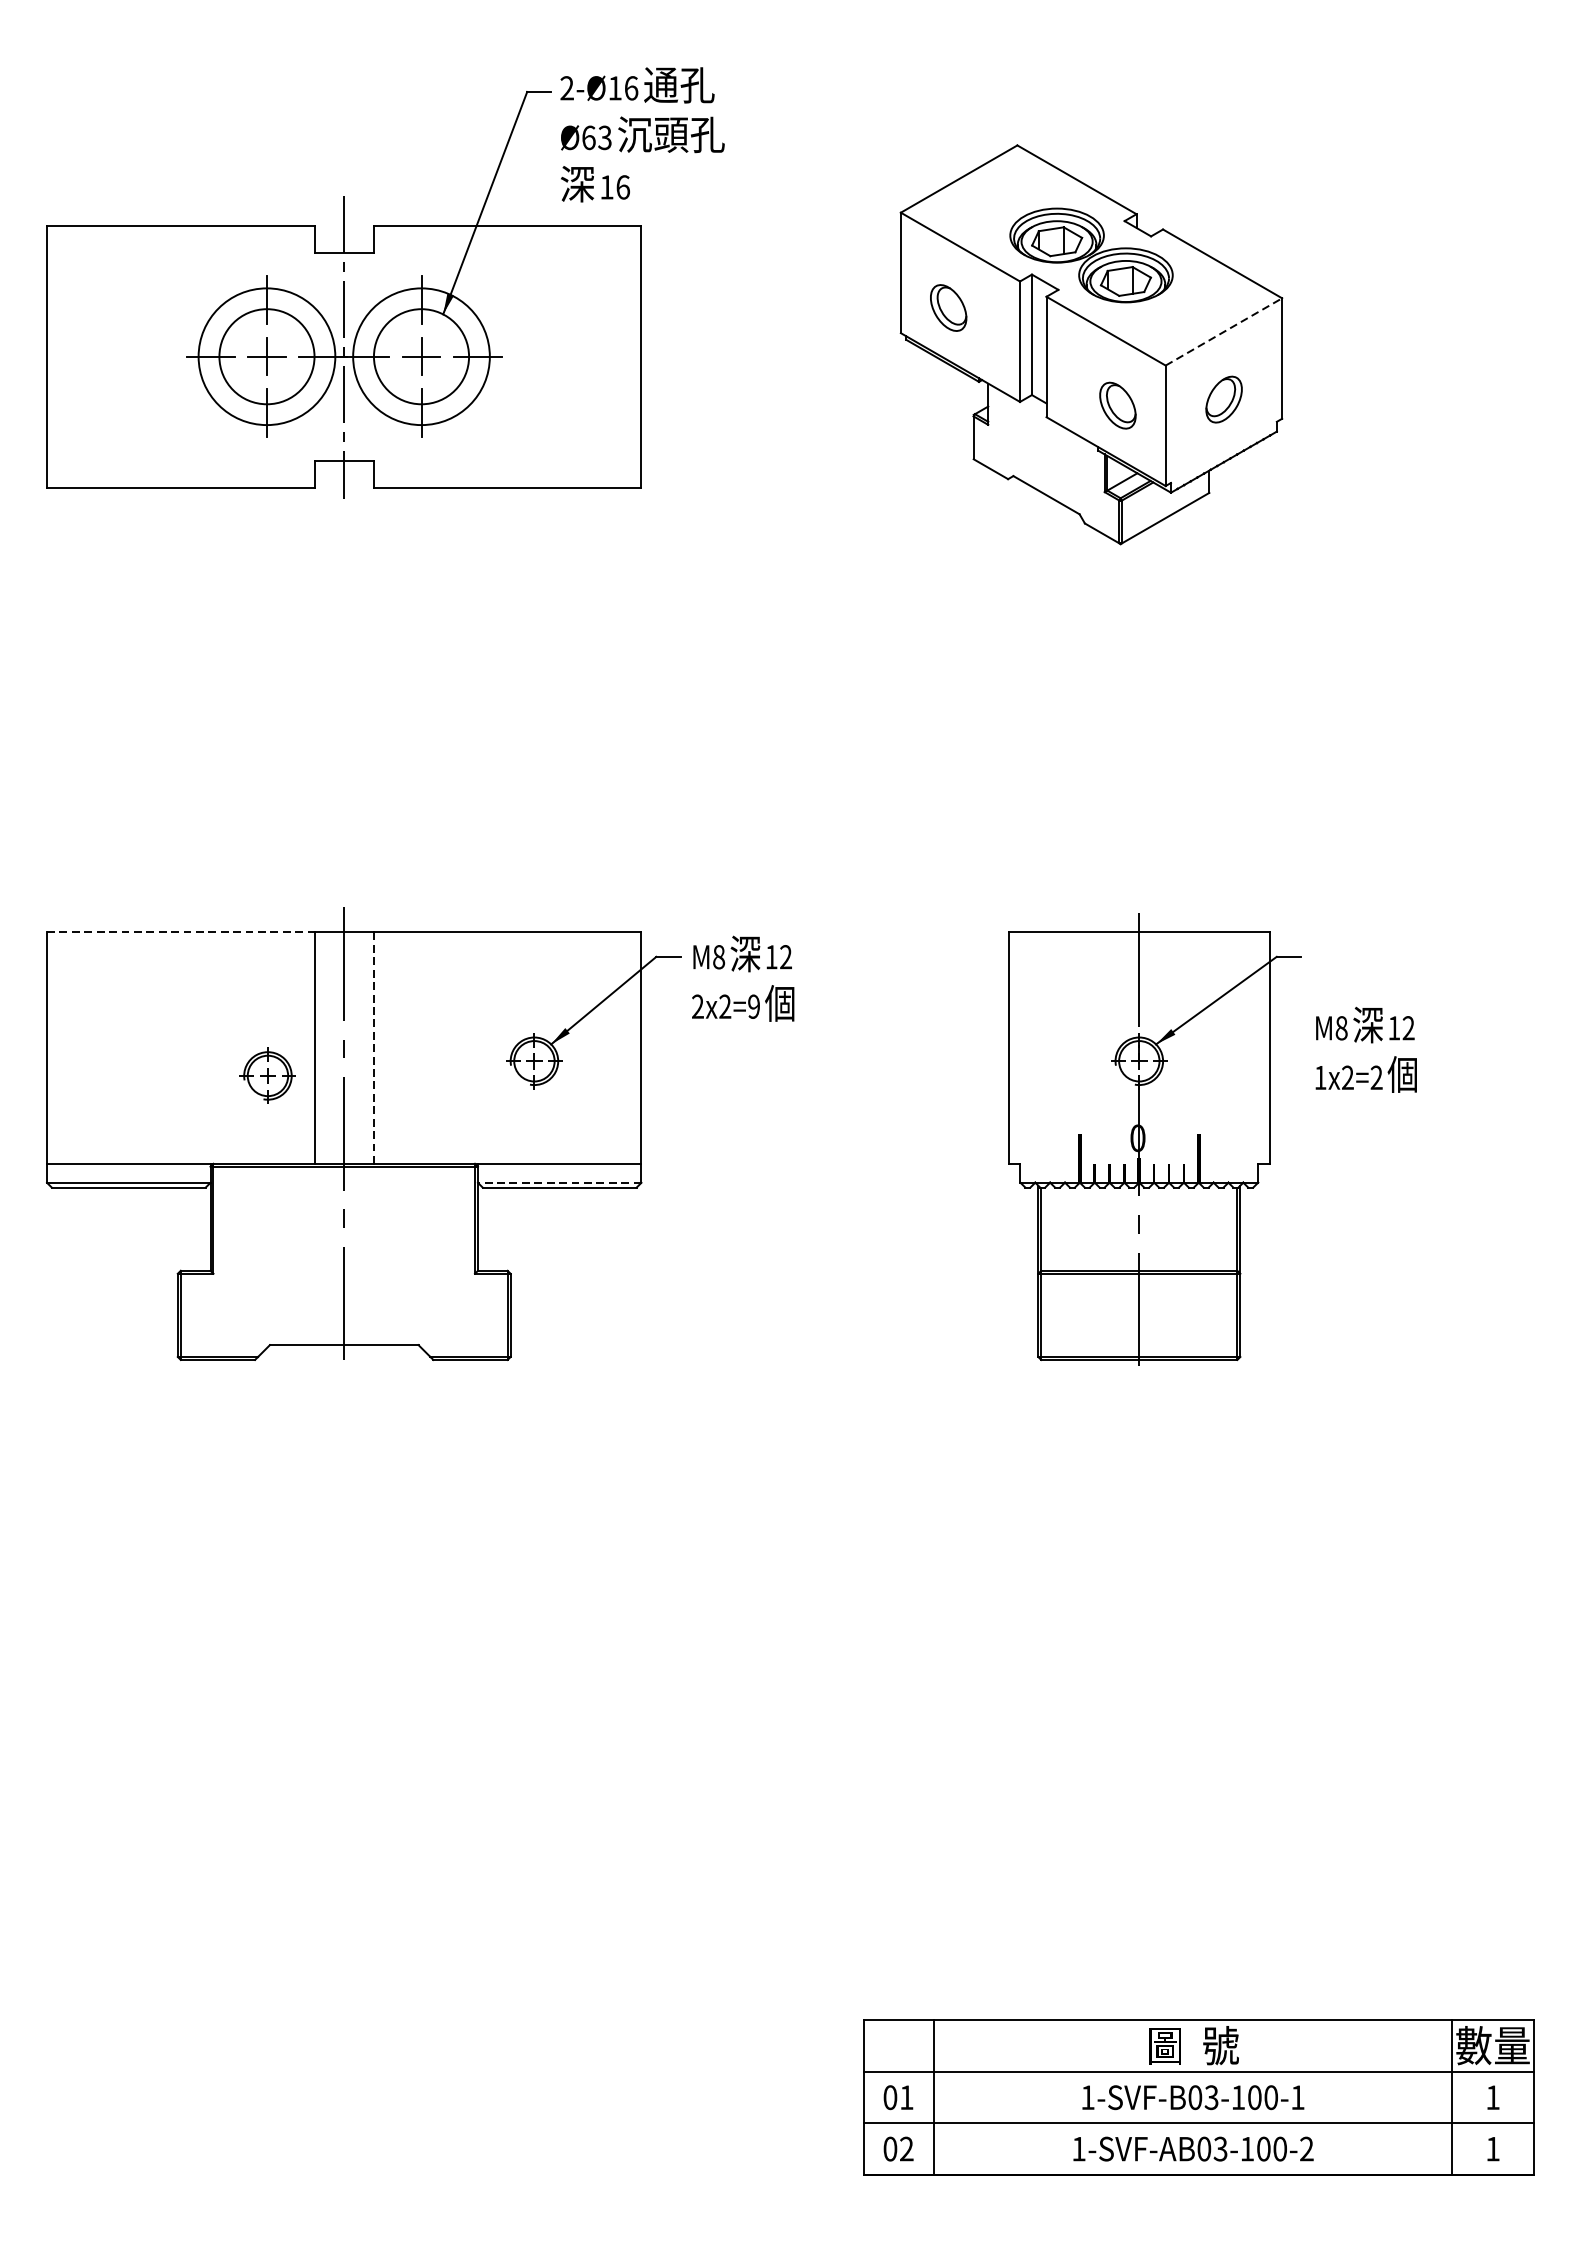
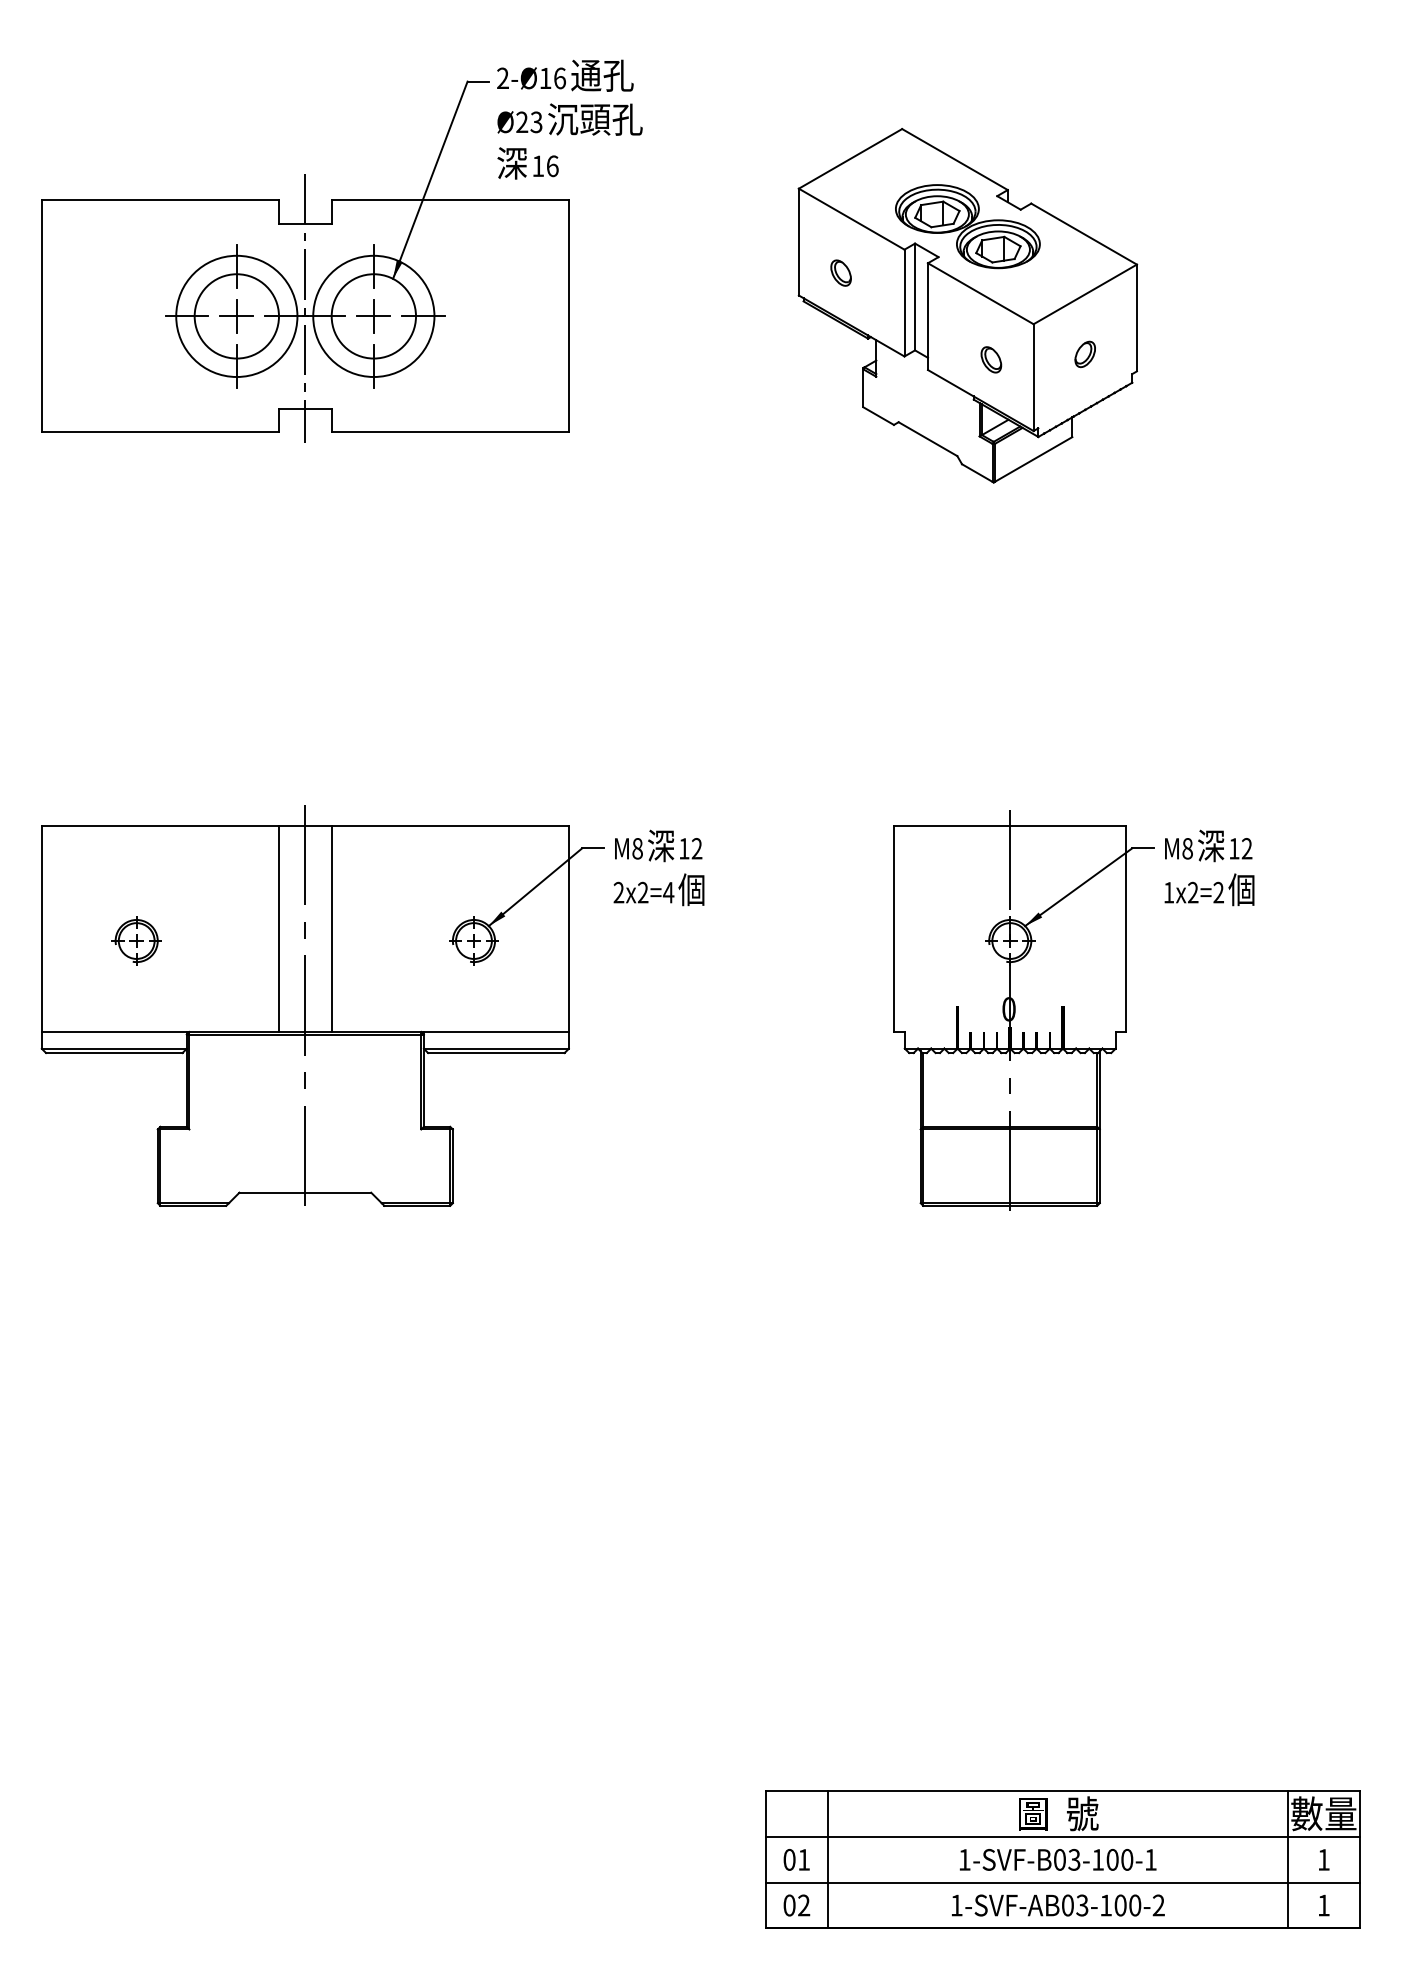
text: (589, 138) -> (522, 122), Ø63 -> Ø23
part: (947, 307) -> (840, 272), size x0.62
line: (1224, 332) -> (1085, 294), dashed -> solid
part: (1223, 399) -> (1084, 354), size x0.62
part: (1118, 405) -> (991, 359), size x0.62
line: (180, 932) -> (160, 826), dashed -> solid
text: (753, 1006) -> (668, 892), 2x2=9 -> 2x2=4
line: (373, 1048) -> (331, 929), dashed -> solid
text: (1366, 1049) -> (1209, 867), moved
part: (267, 1075) -> (136, 940), moved
line: (558, 1182) -> (495, 1048), dashed -> solid

